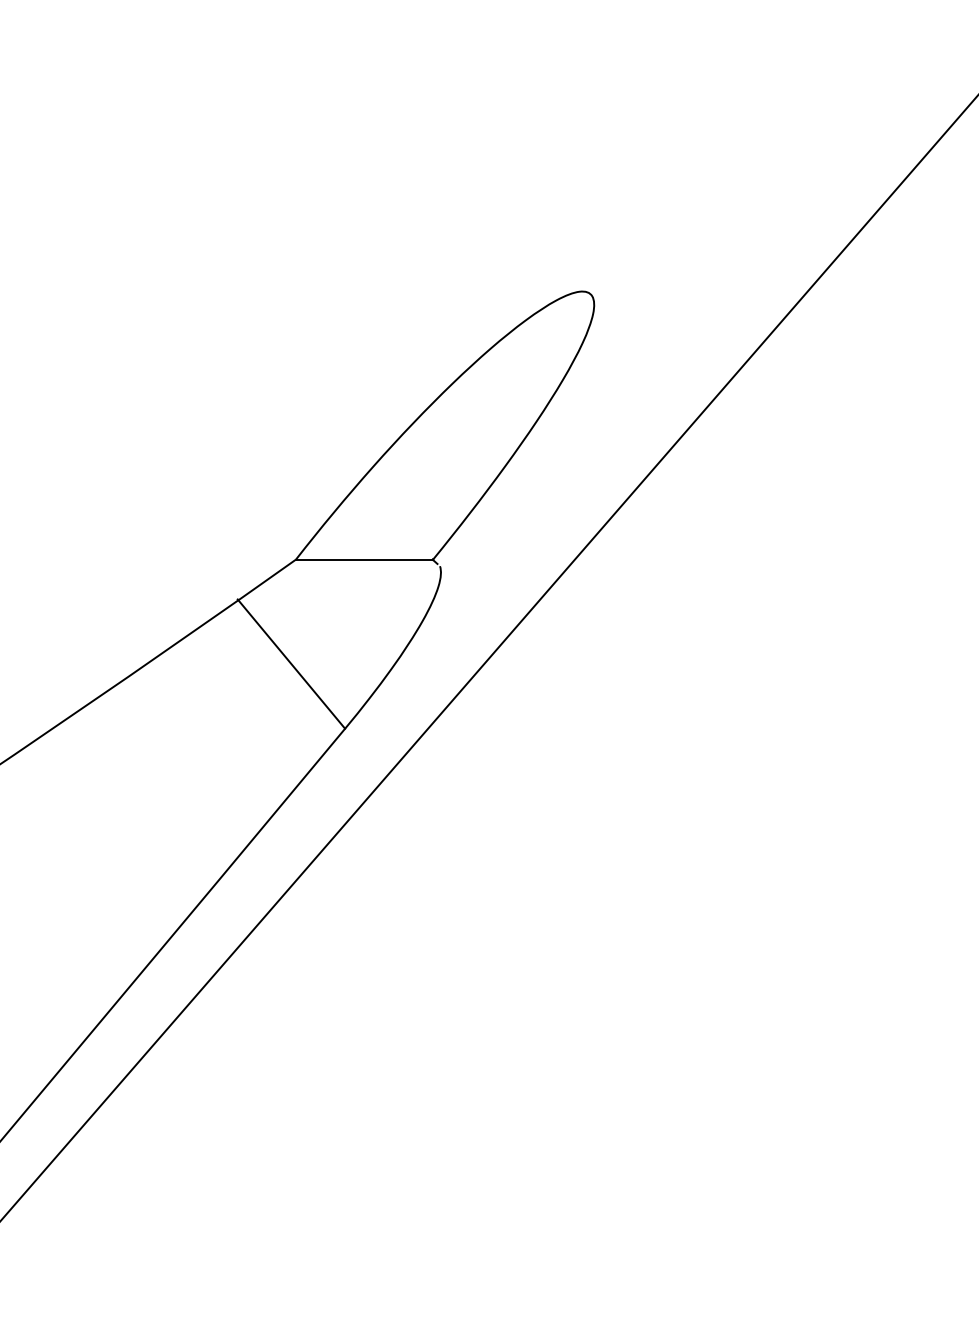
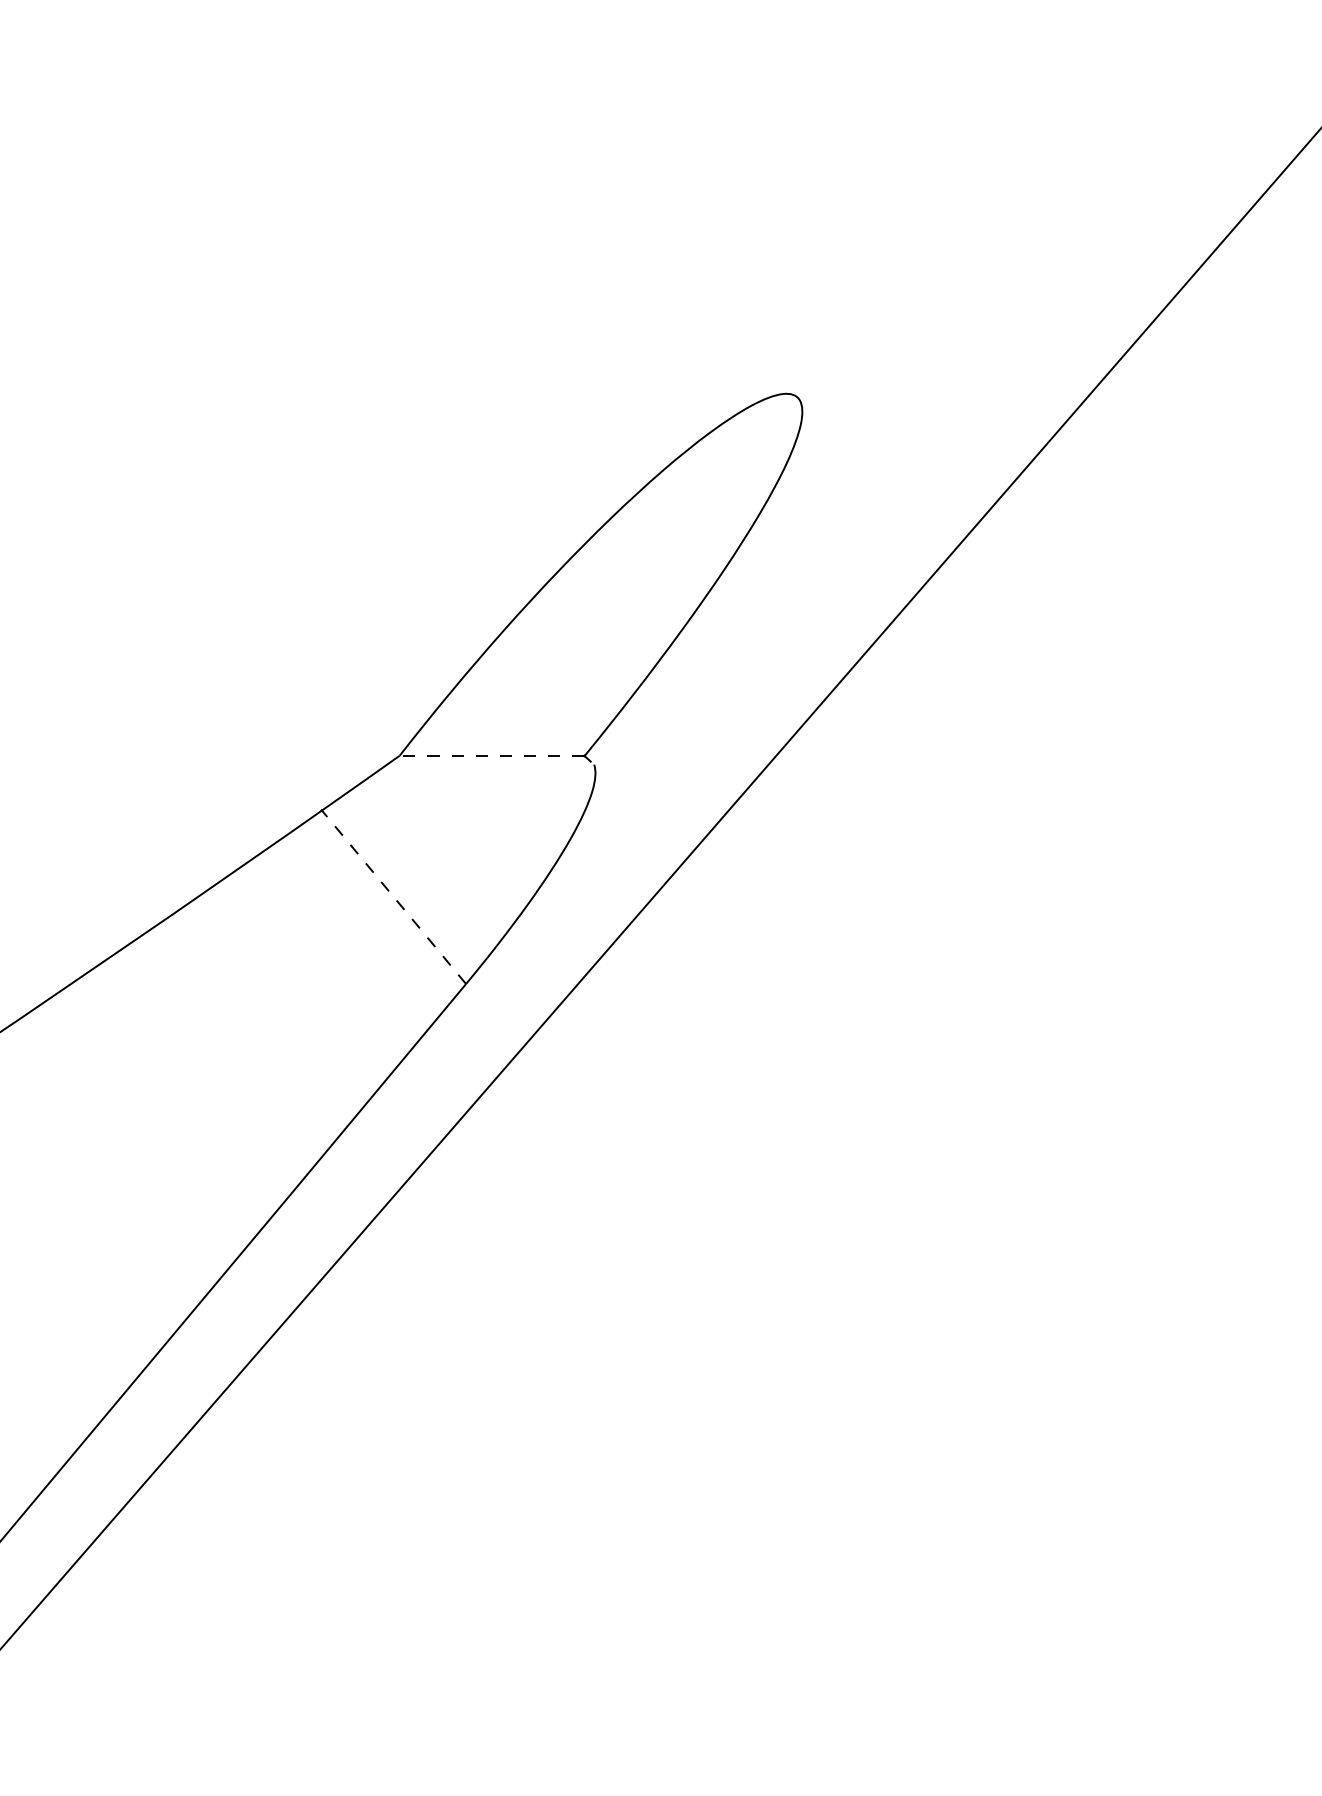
line: (363, 559) -> (490, 755), solid -> dashed
line: (291, 663) -> (393, 895), solid -> dashed

